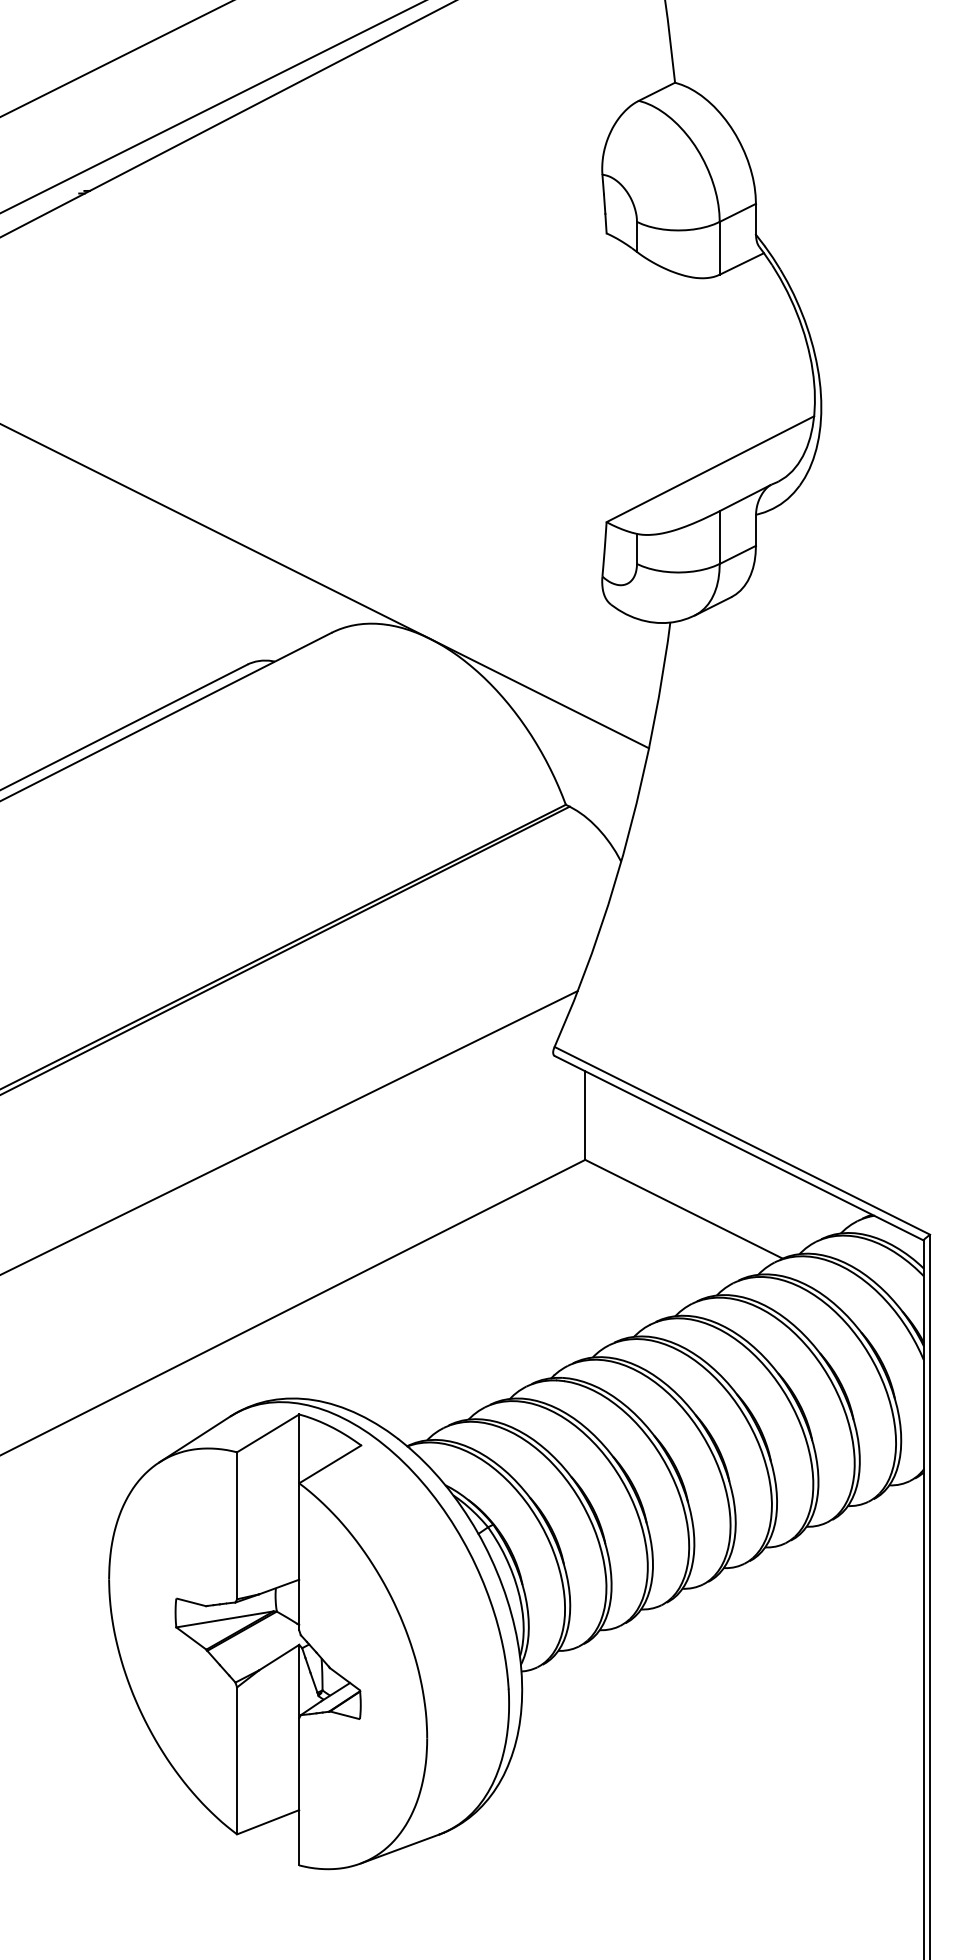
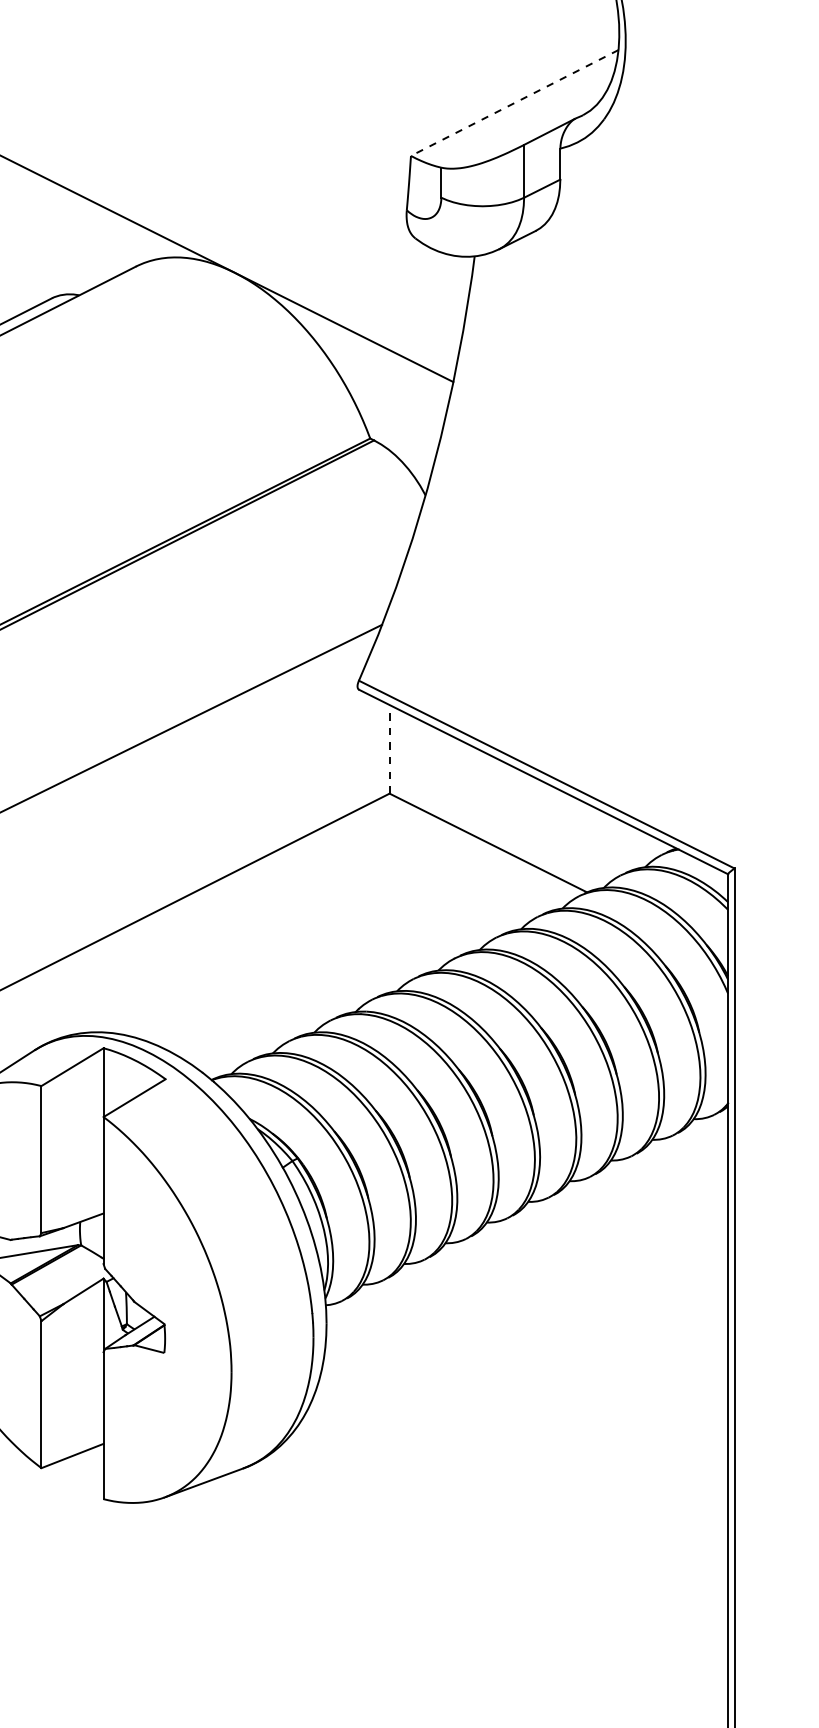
line: (709, 469) -> (513, 103), solid -> dashed
line: (585, 1115) -> (389, 749), solid -> dashed

